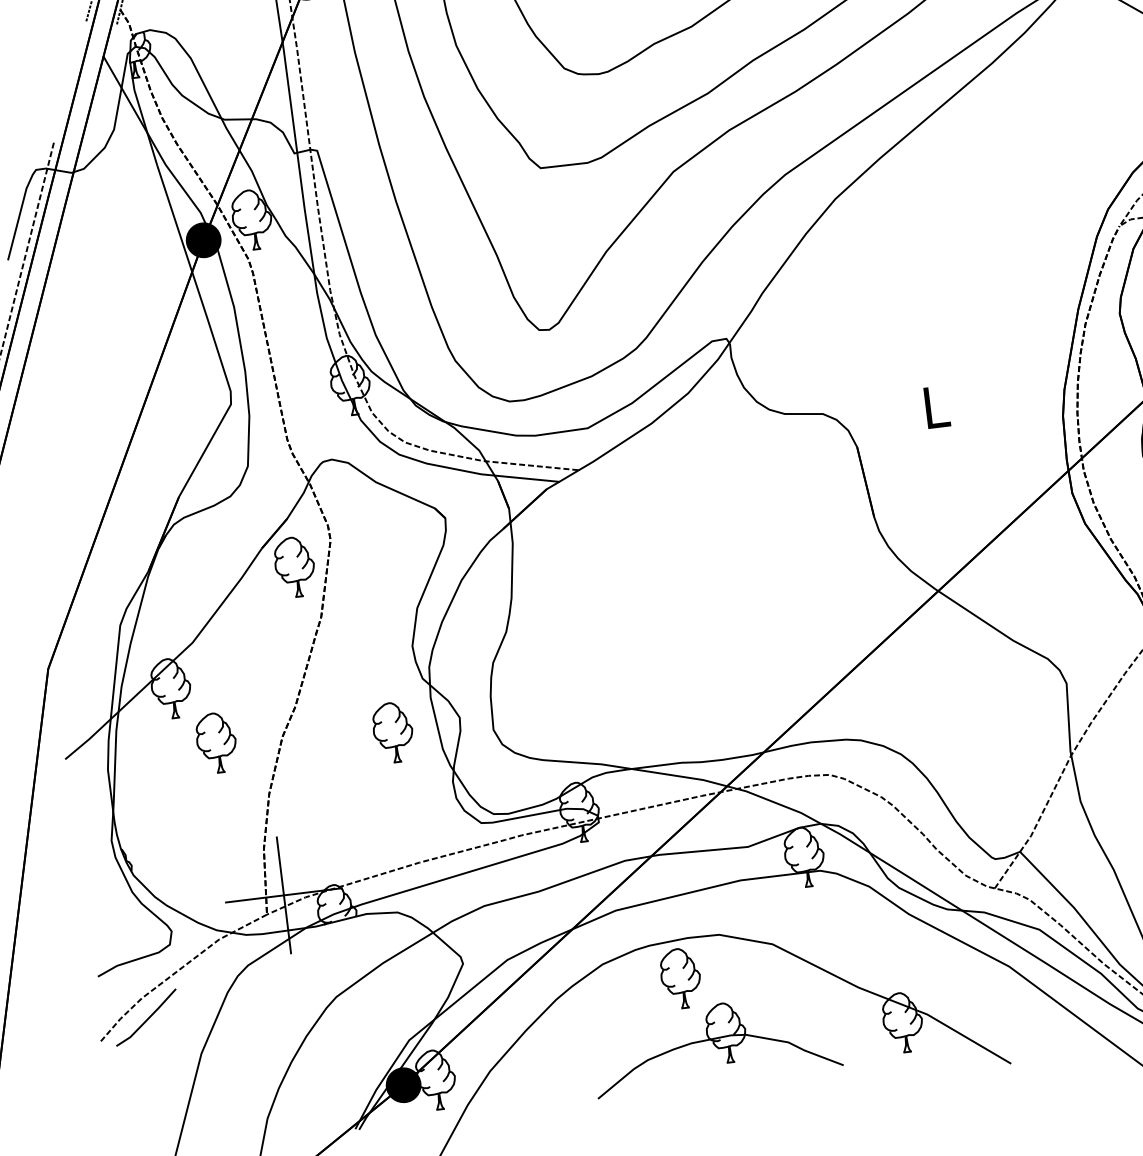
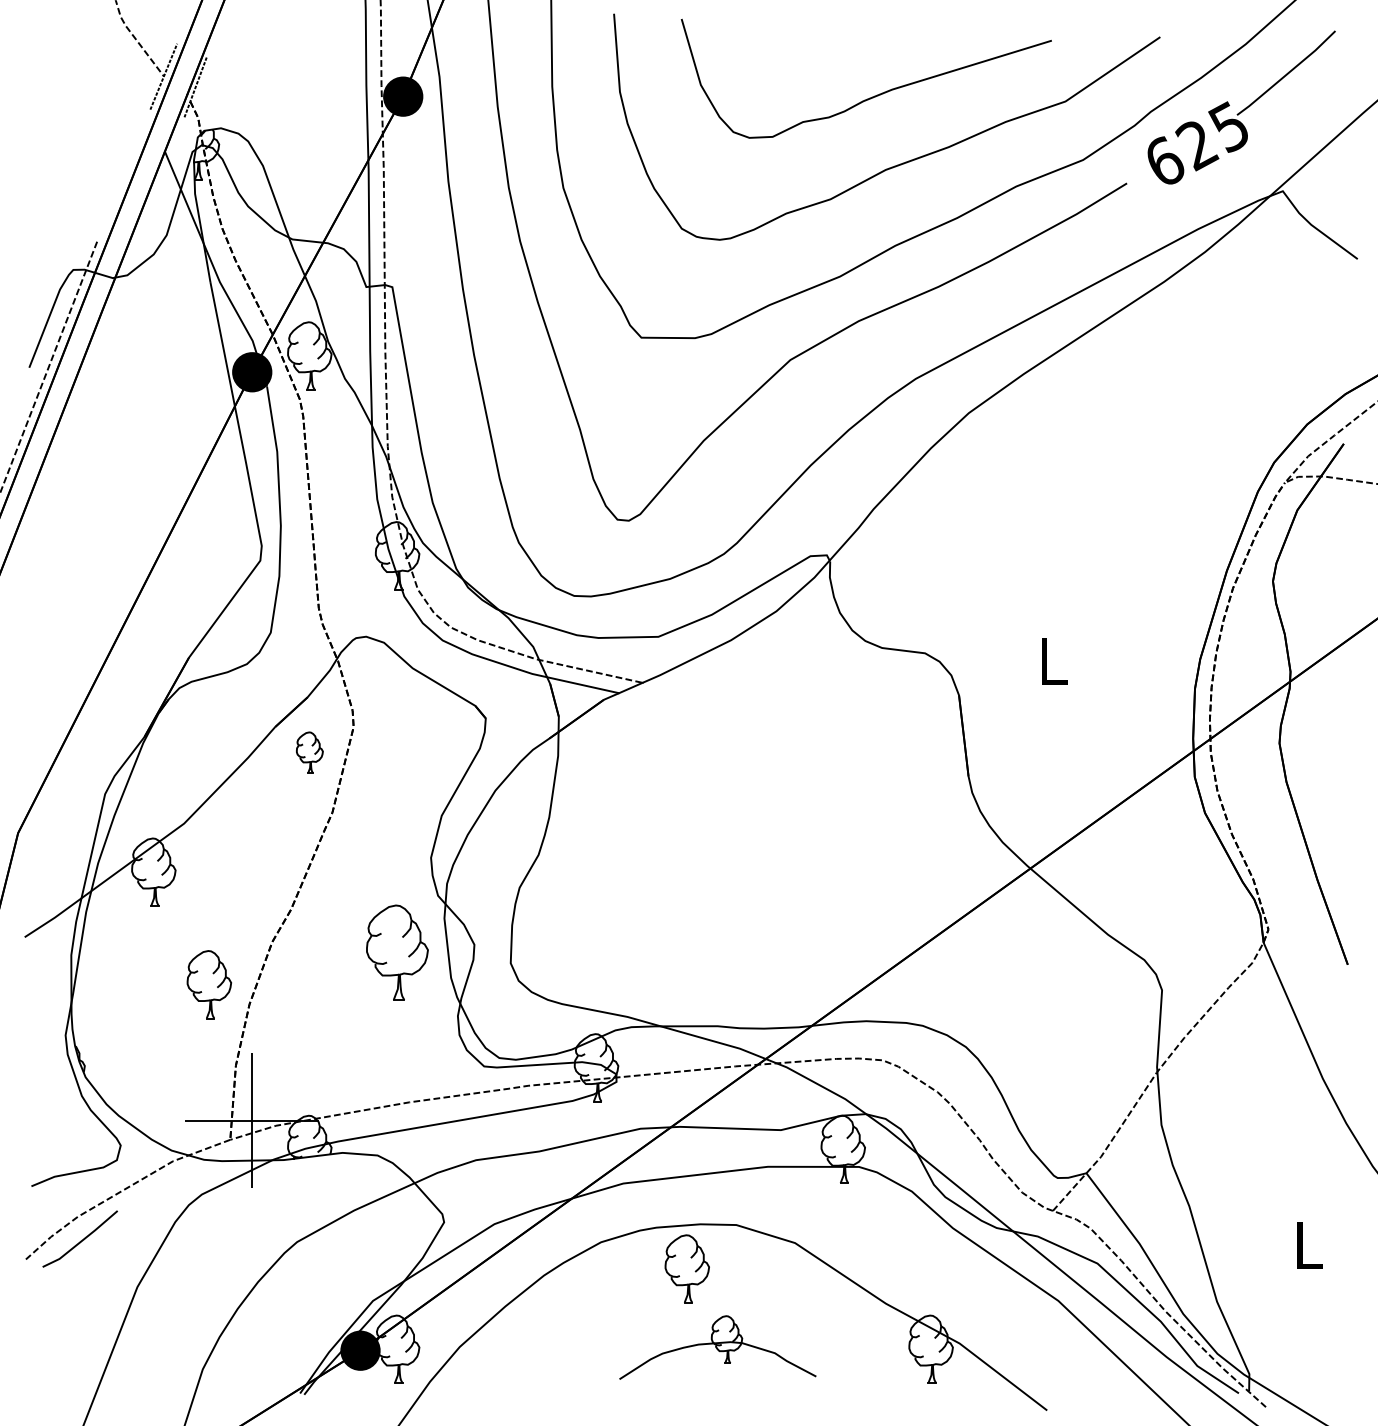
part: (294, 567) -> (309, 752), size x0.6
part: (393, 731) -> (397, 951), size x1.4
part: (215, 742) -> (208, 984), moved
part: (715, 1044) -> (717, 1347), size x0.7

